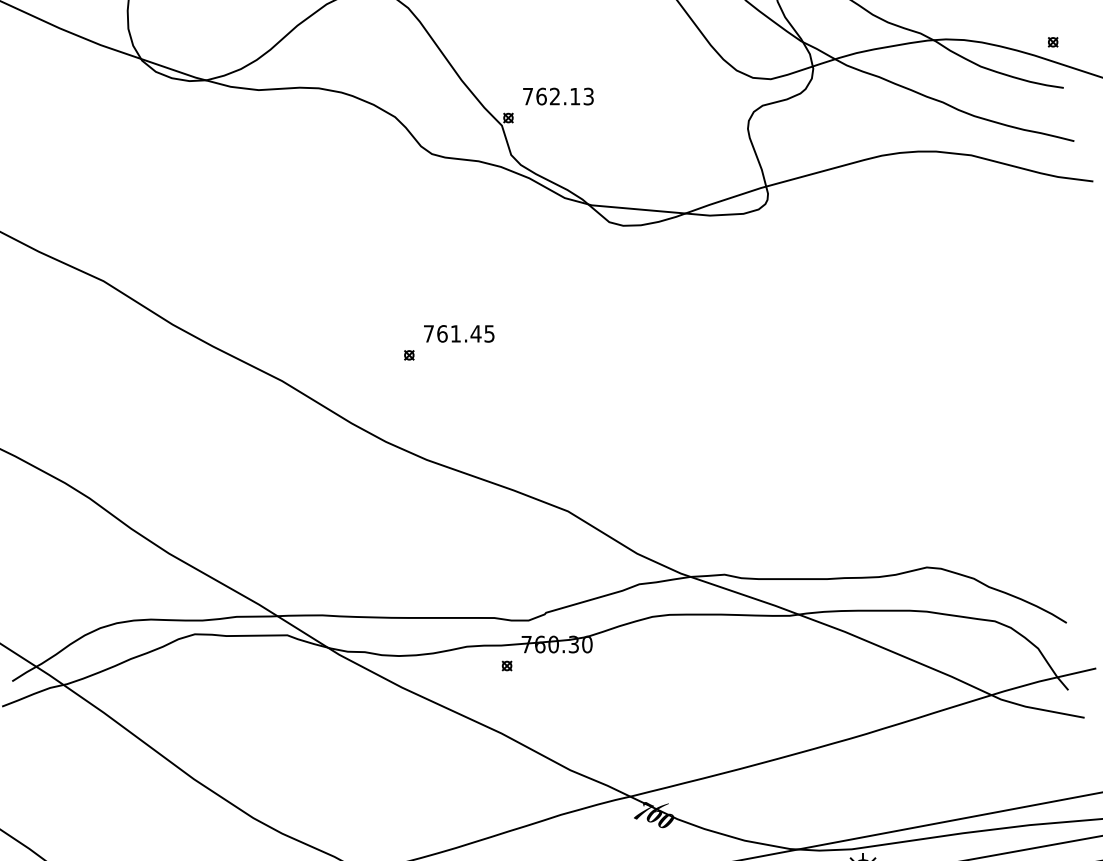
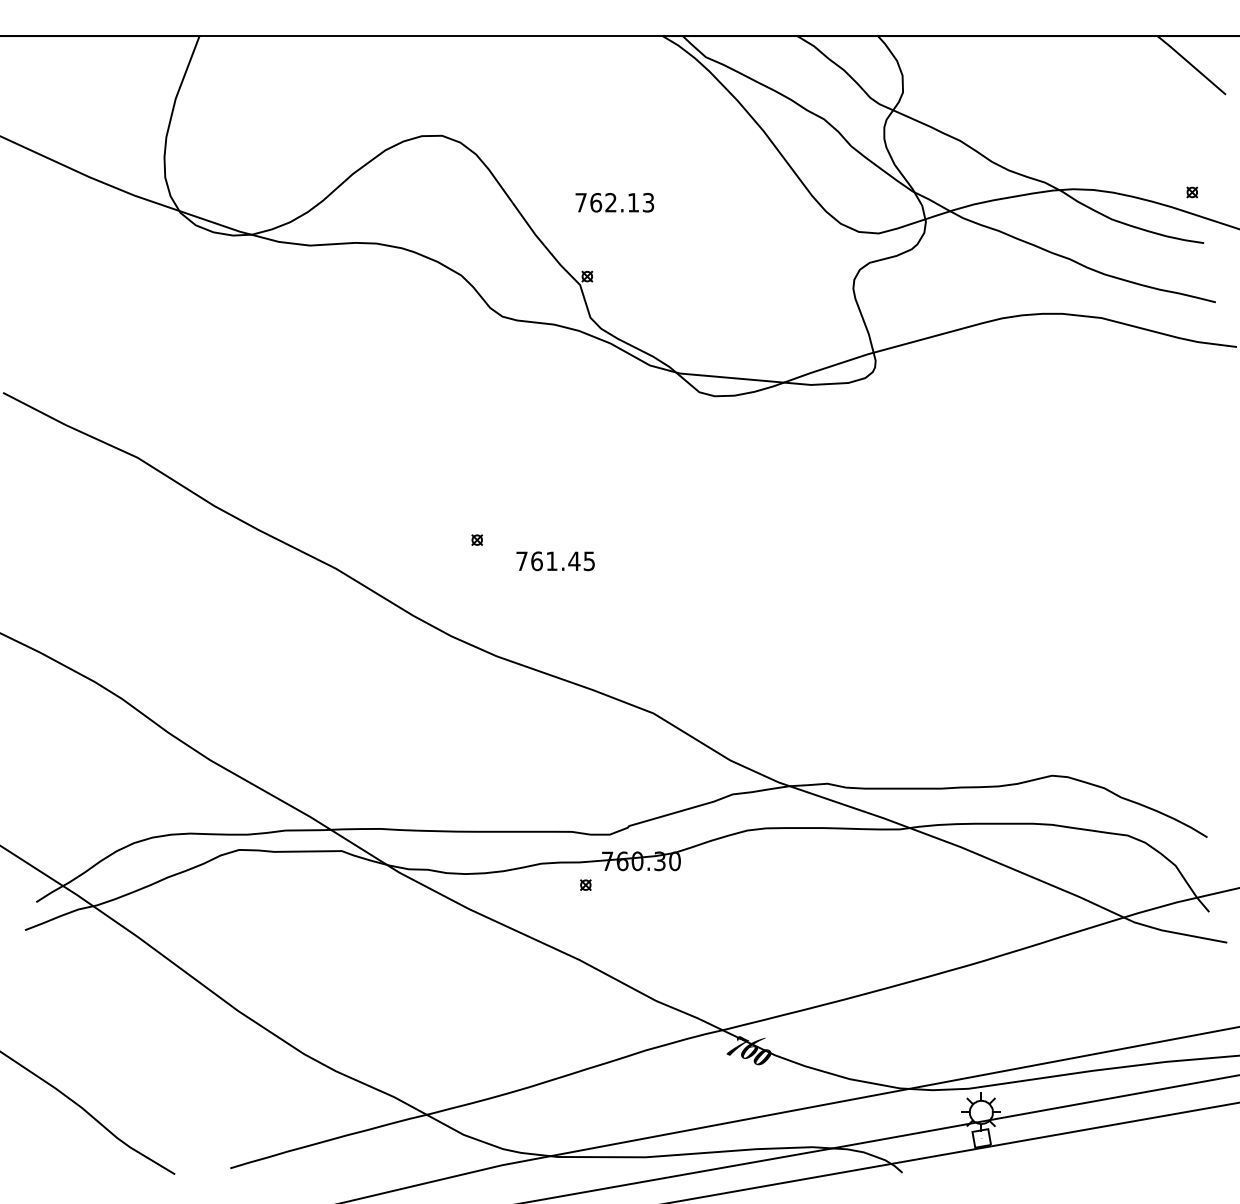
text: (558, 96) -> (614, 202), moved
text: (459, 334) -> (555, 561), moved

